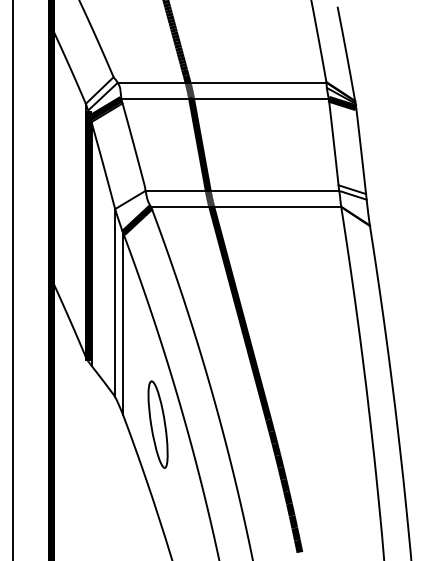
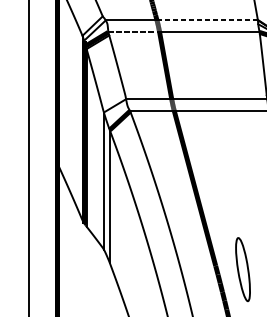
line: (256, 82) -> (206, 20), solid -> dashed
line: (157, 99) -> (134, 32), solid -> dashed
part: (157, 424) -> (242, 269), moved

